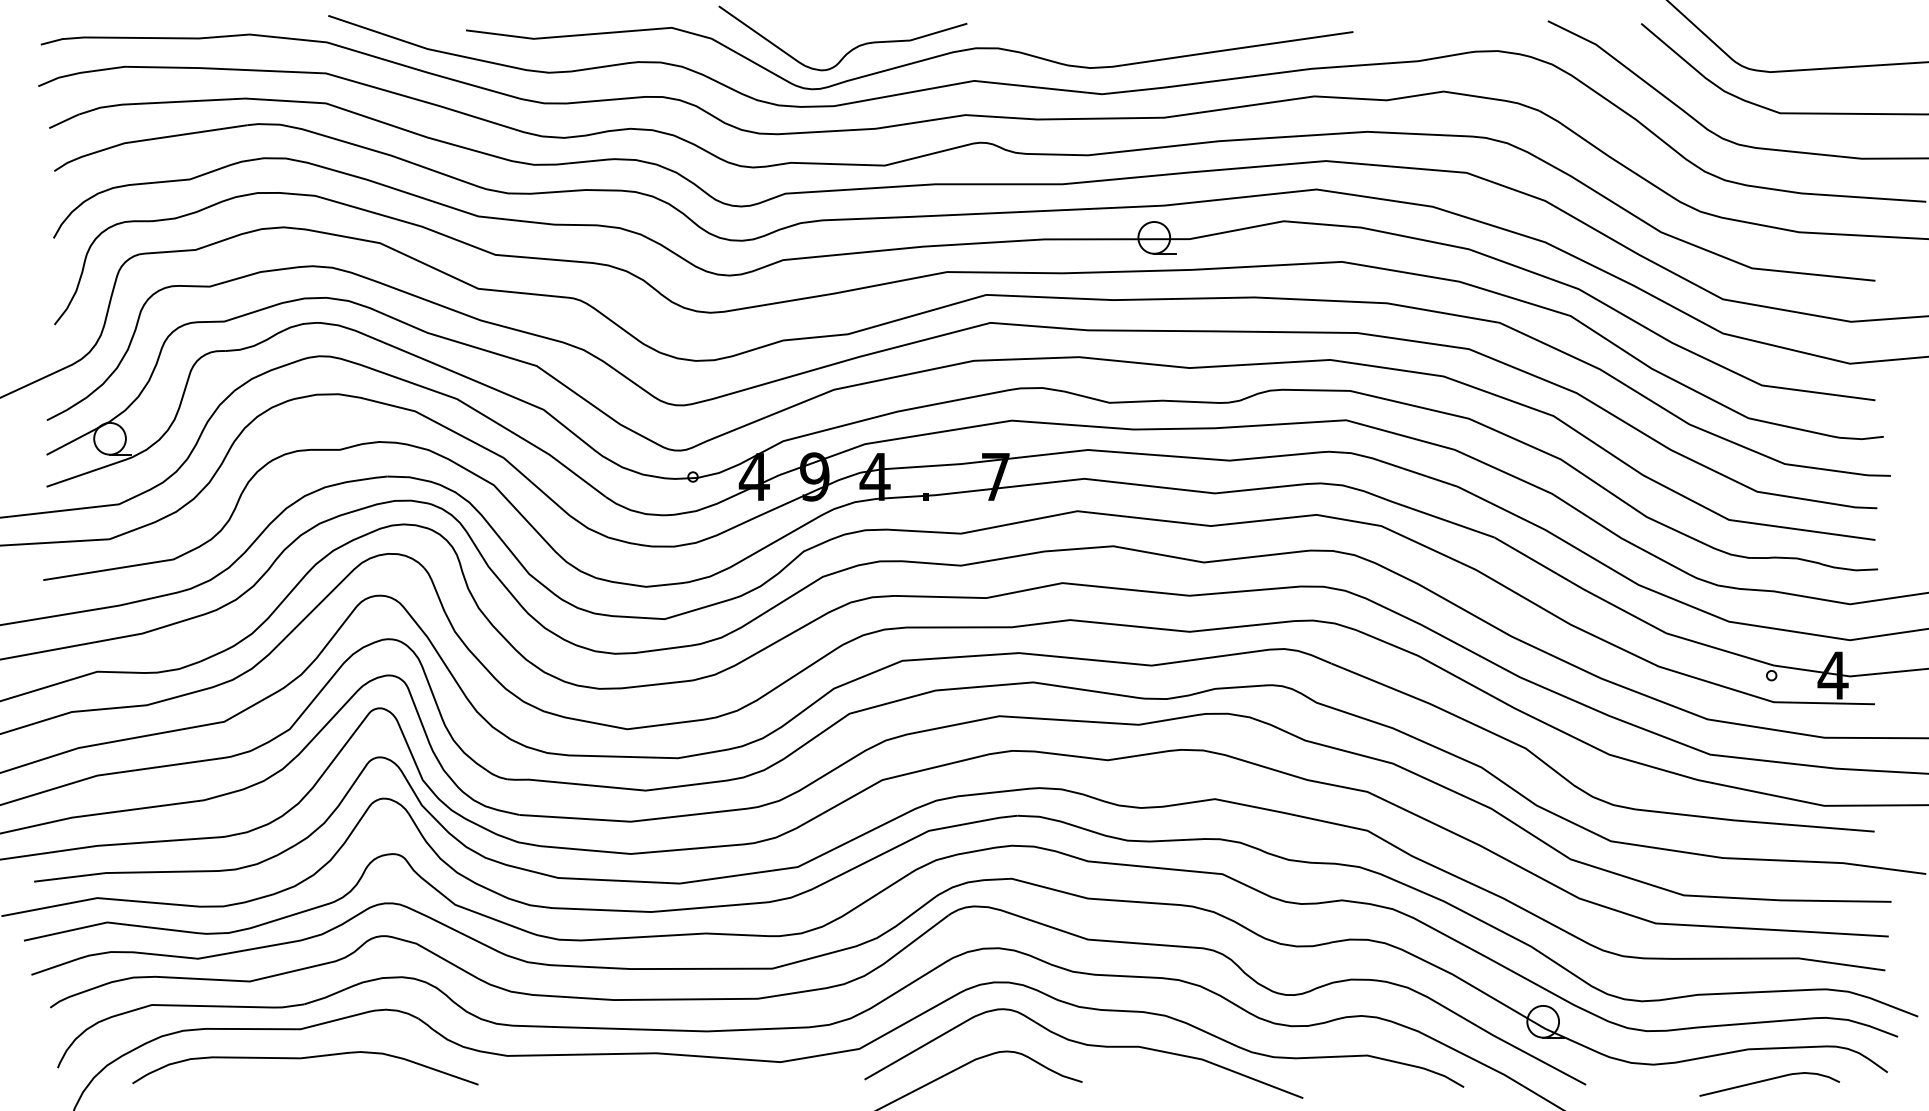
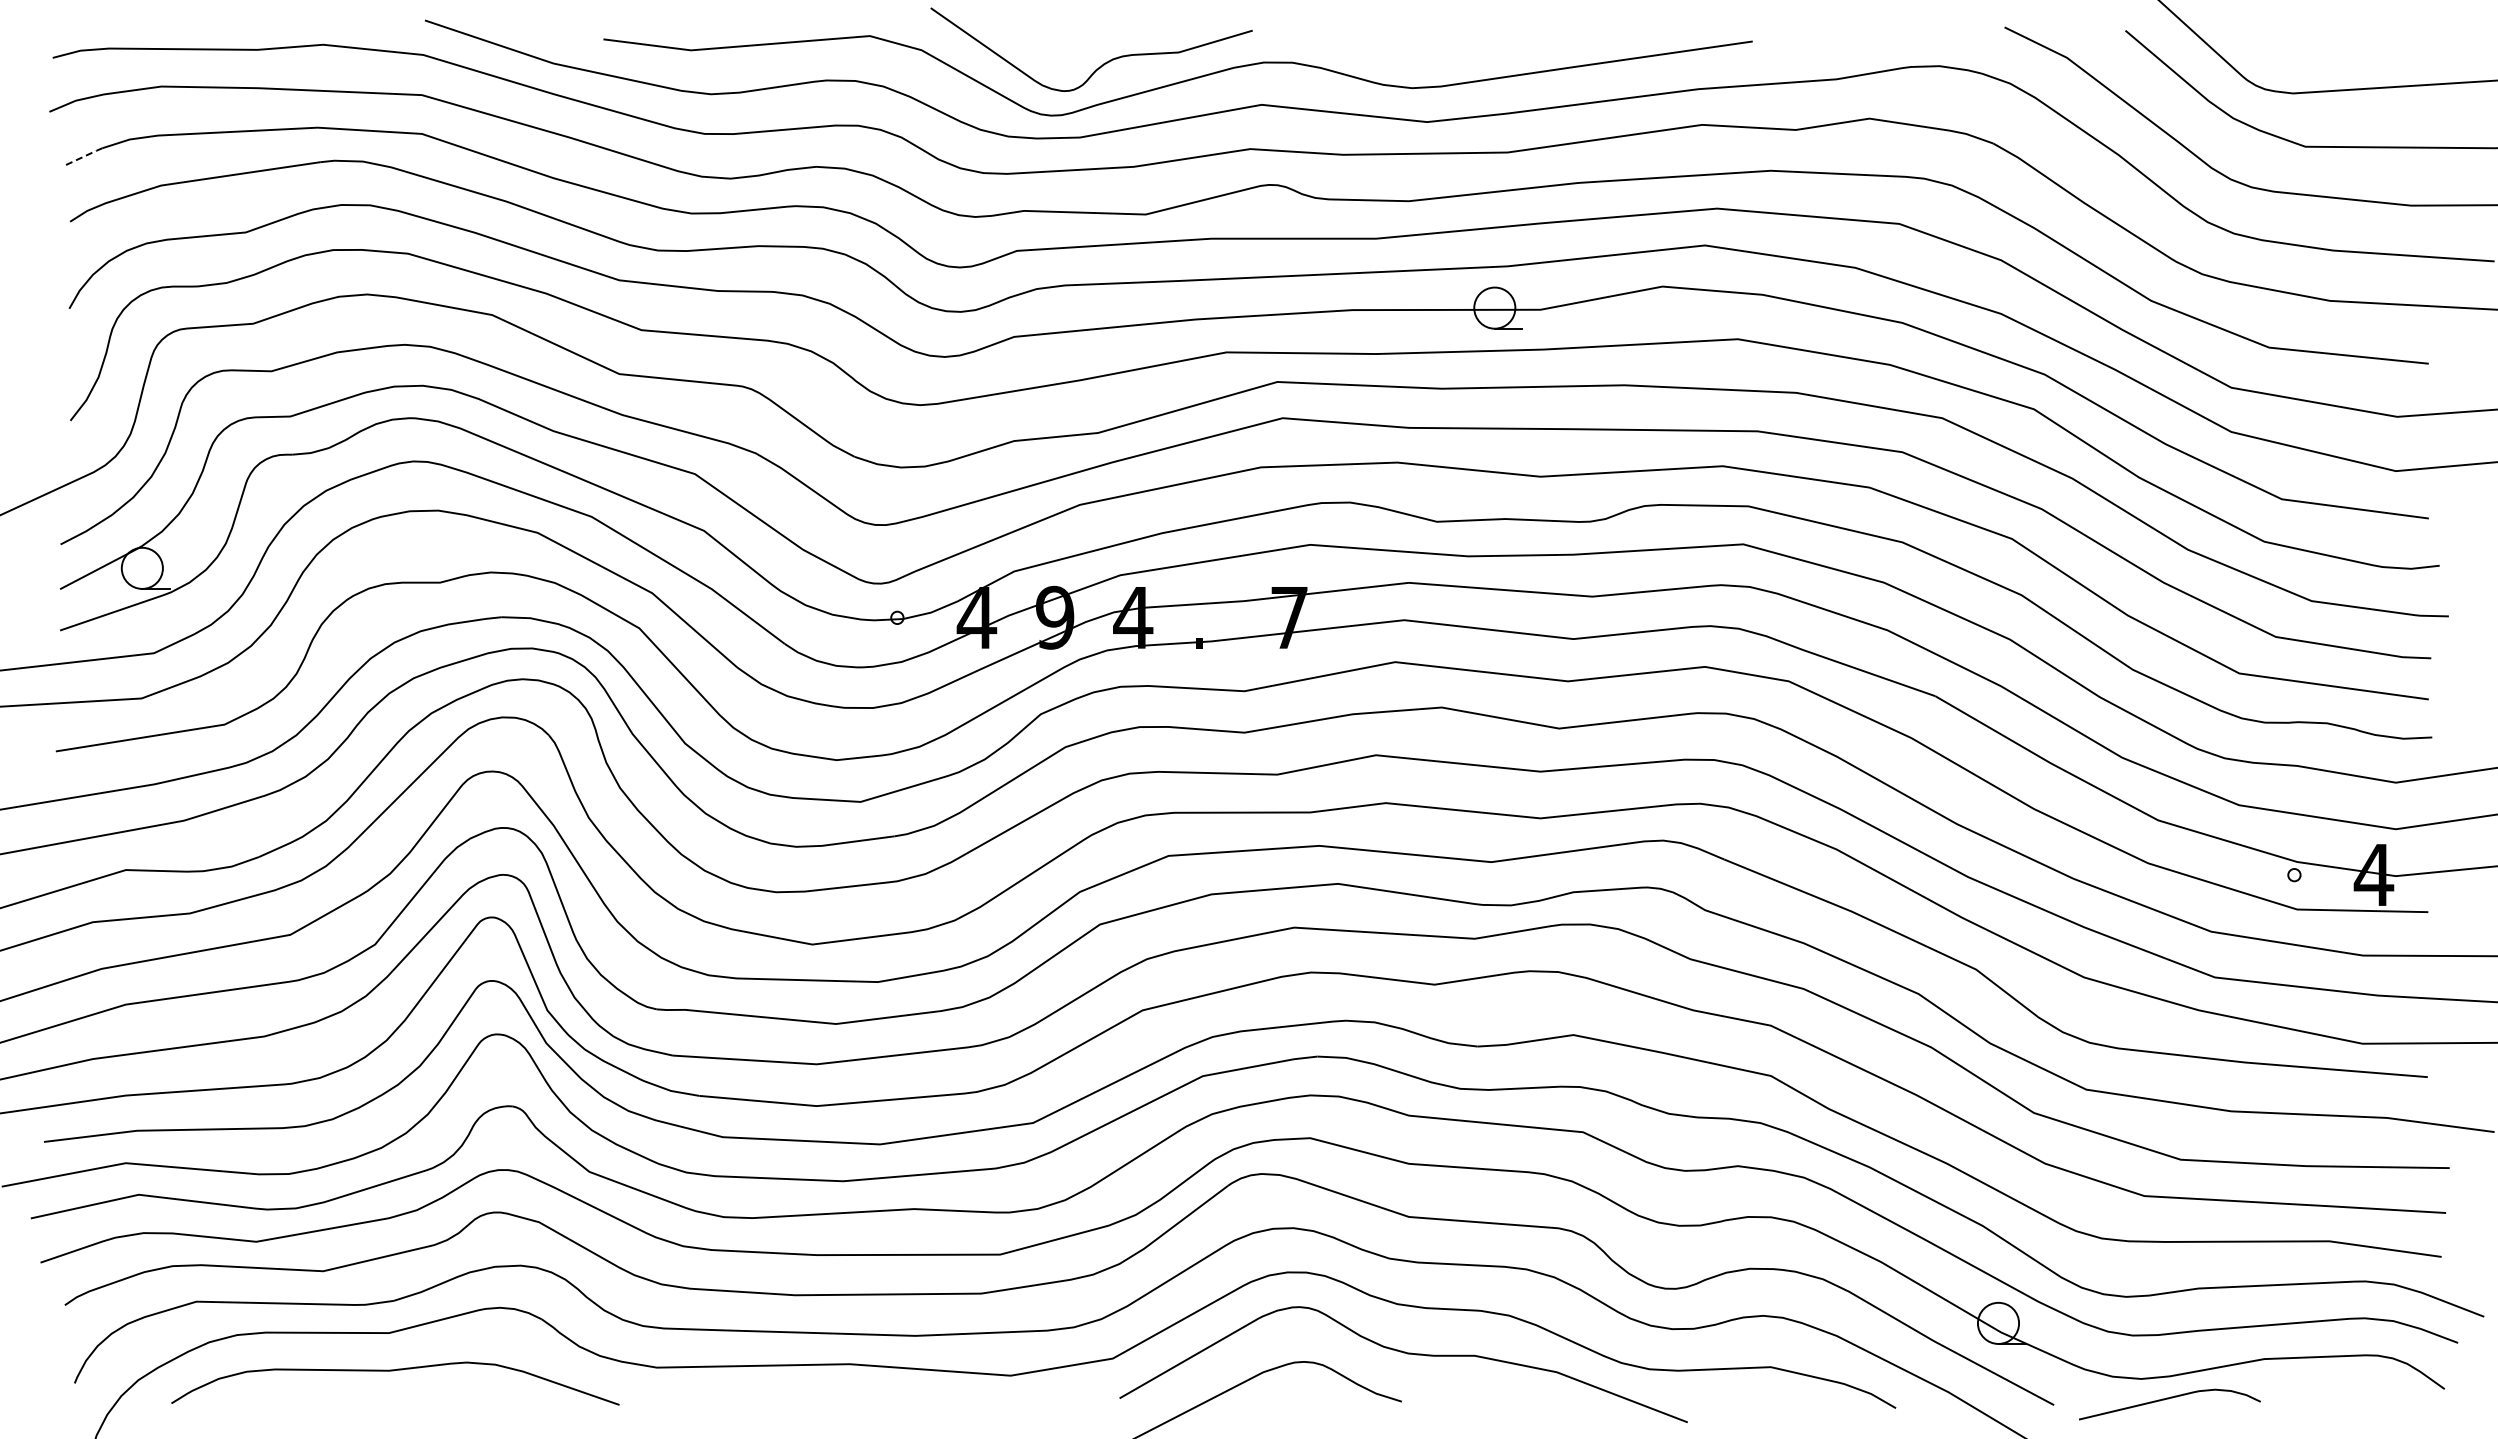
line: (64, 120) -> (83, 156), solid -> dashed
curve: (1768, 1080) -> (2168, 1399), moved

